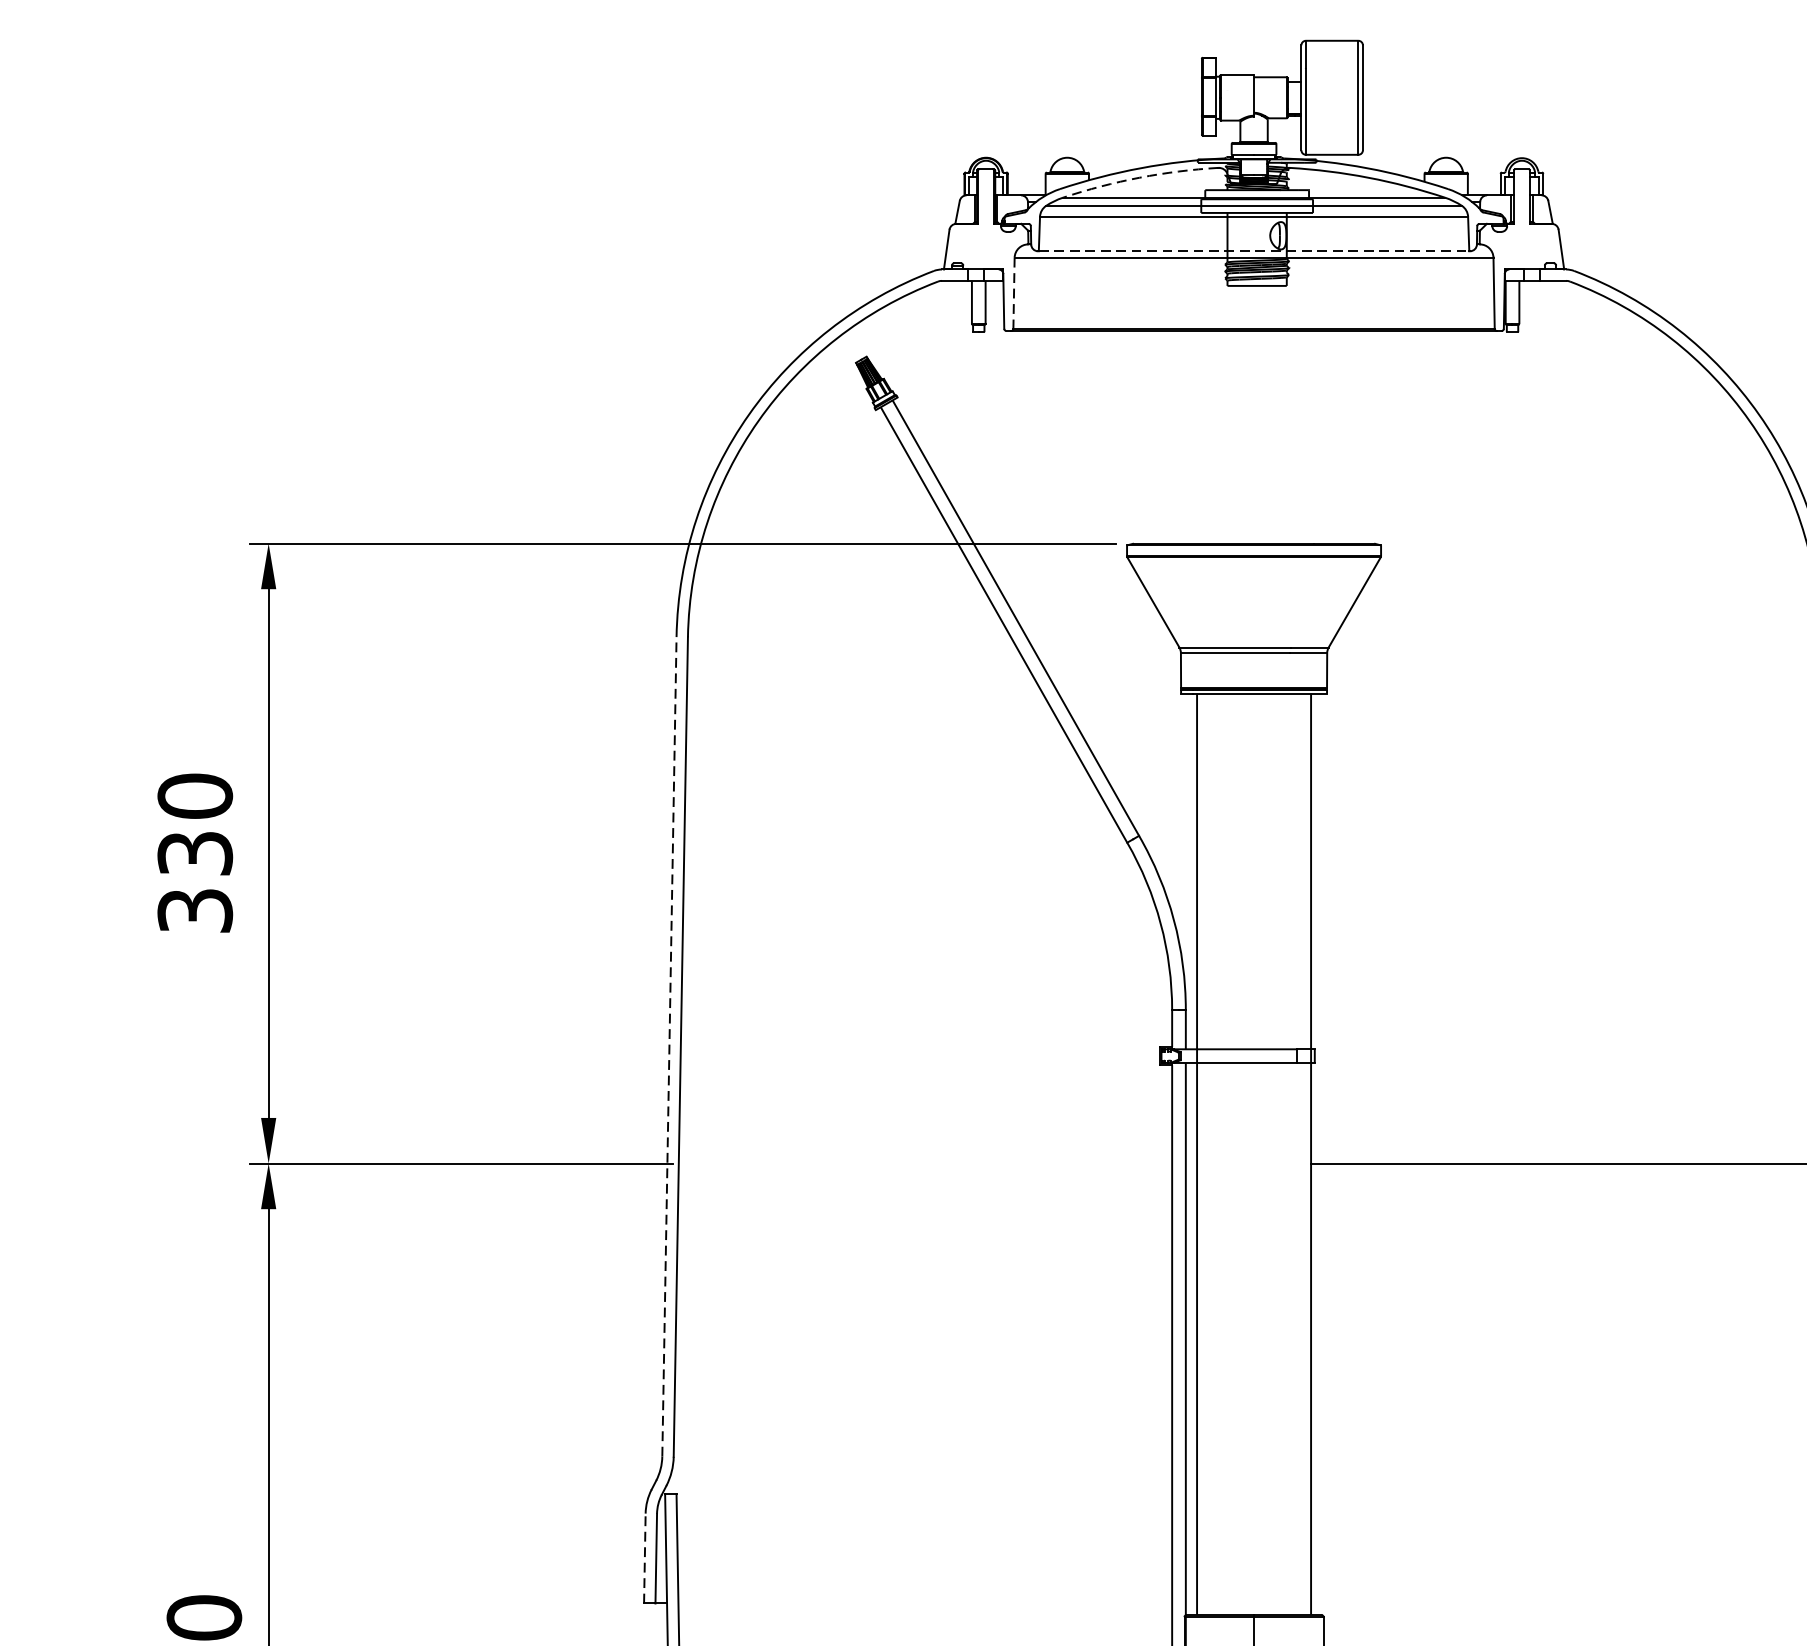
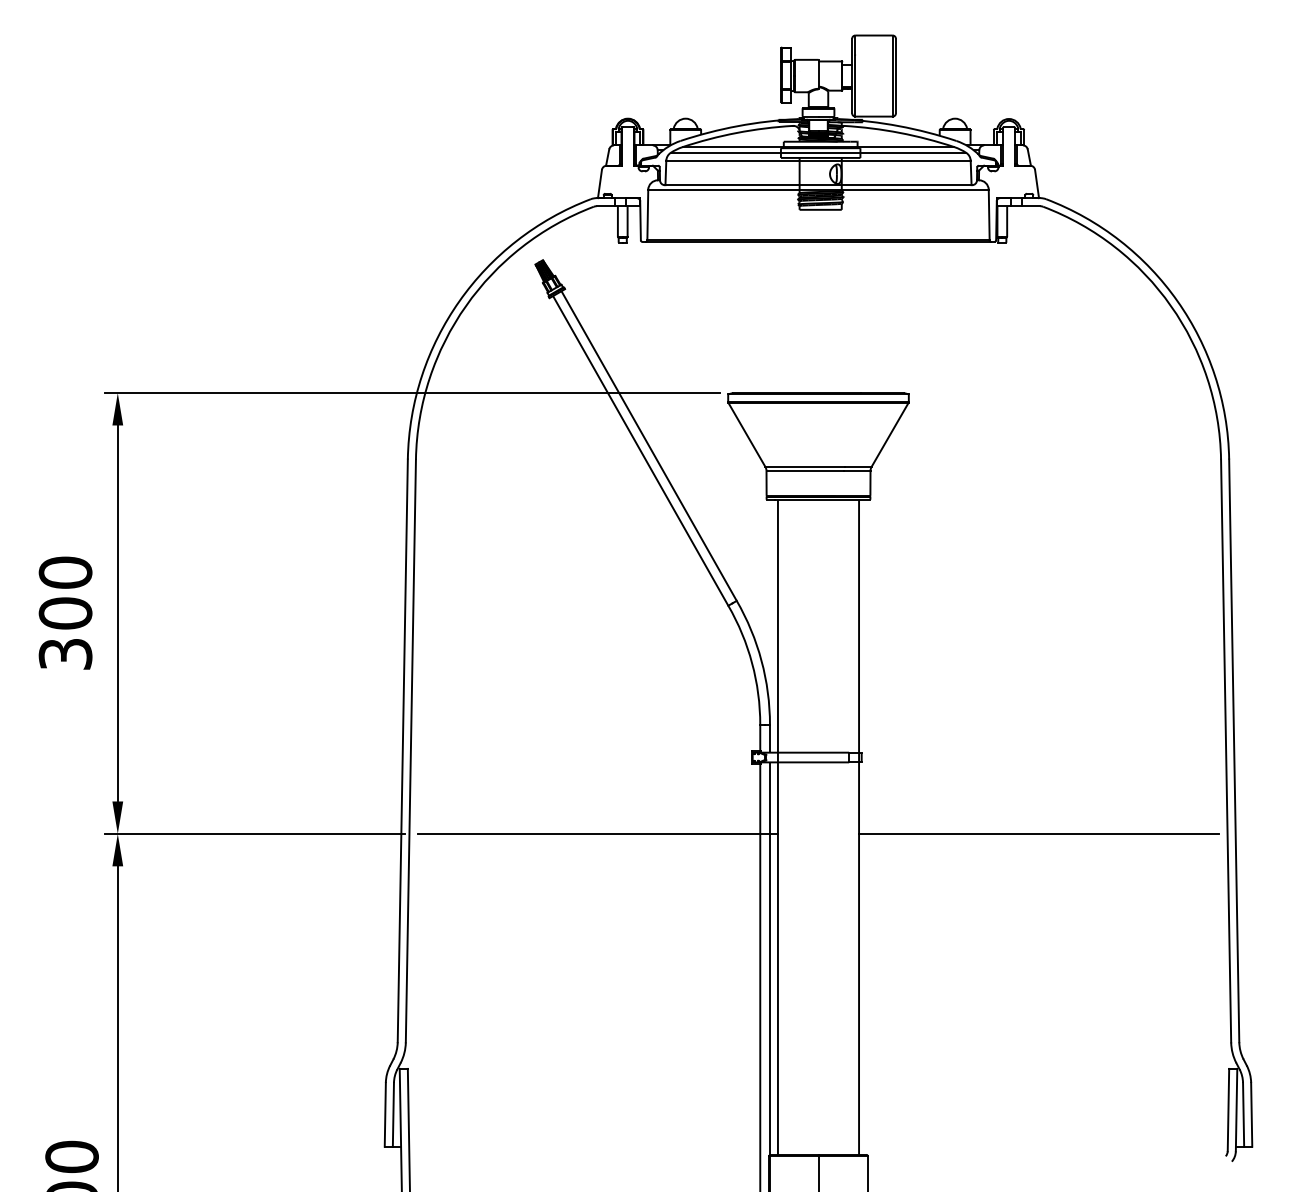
arc: (1140, 177) -> (737, 132), dashed -> solid
line: (1255, 251) -> (819, 185), dashed -> solid
line: (1013, 293) -> (647, 215), dashed -> solid
text: (195, 853) -> (65, 613), 330 -> 300
line: (669, 1046) -> (402, 750), dashed -> solid
line: (943, 1162) -> (597, 833), added
line: (645, 1558) -> (385, 1114), dashed -> solid

